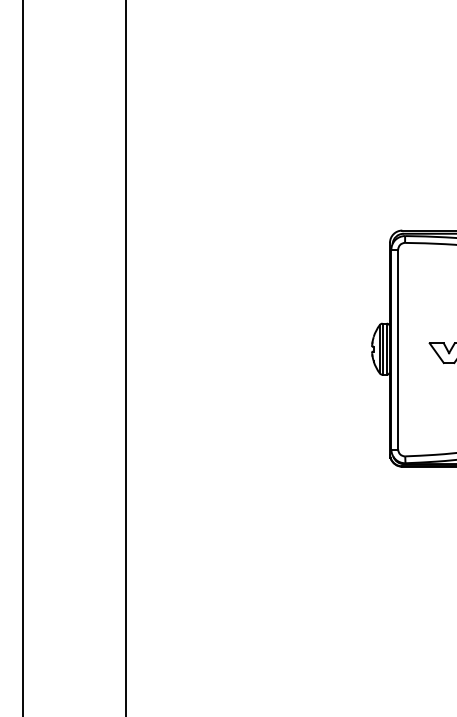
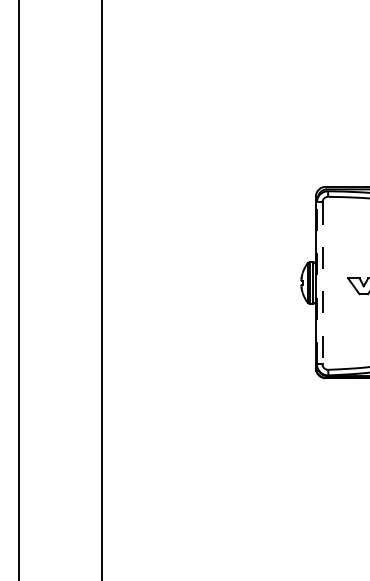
line: (391, 349) -> (317, 283), solid -> dashed
line: (398, 349) -> (322, 283), solid -> dashed

